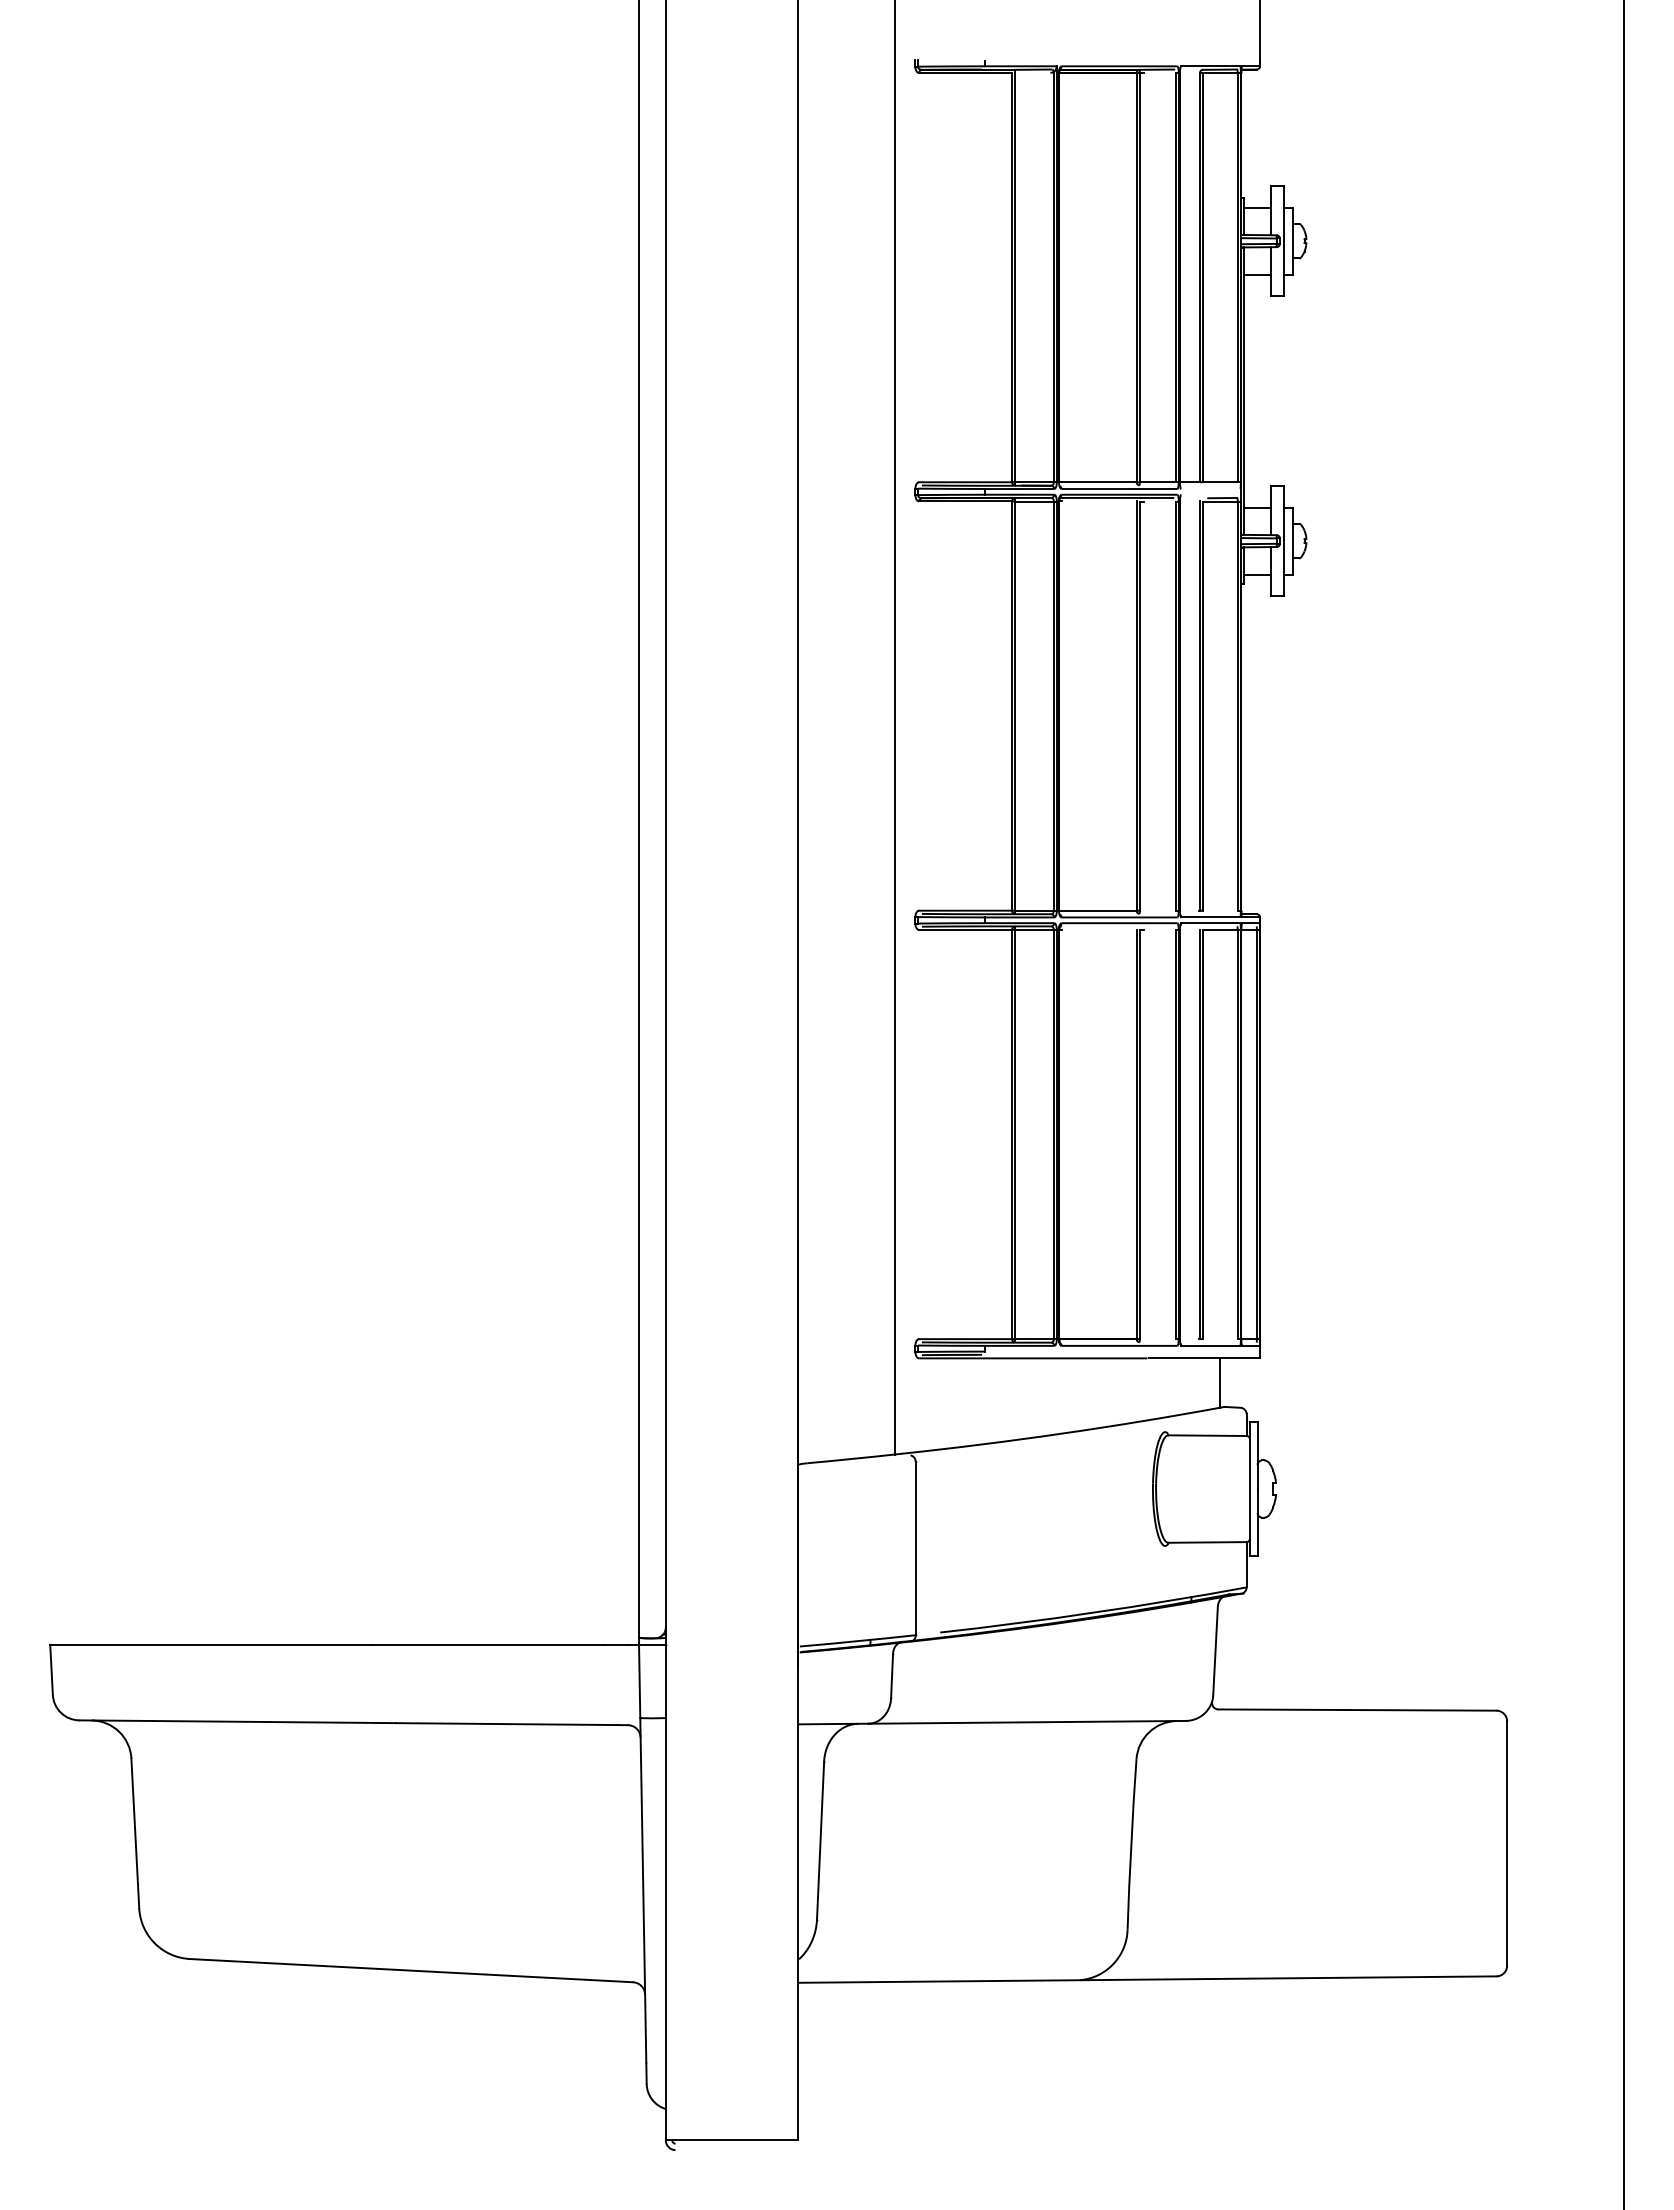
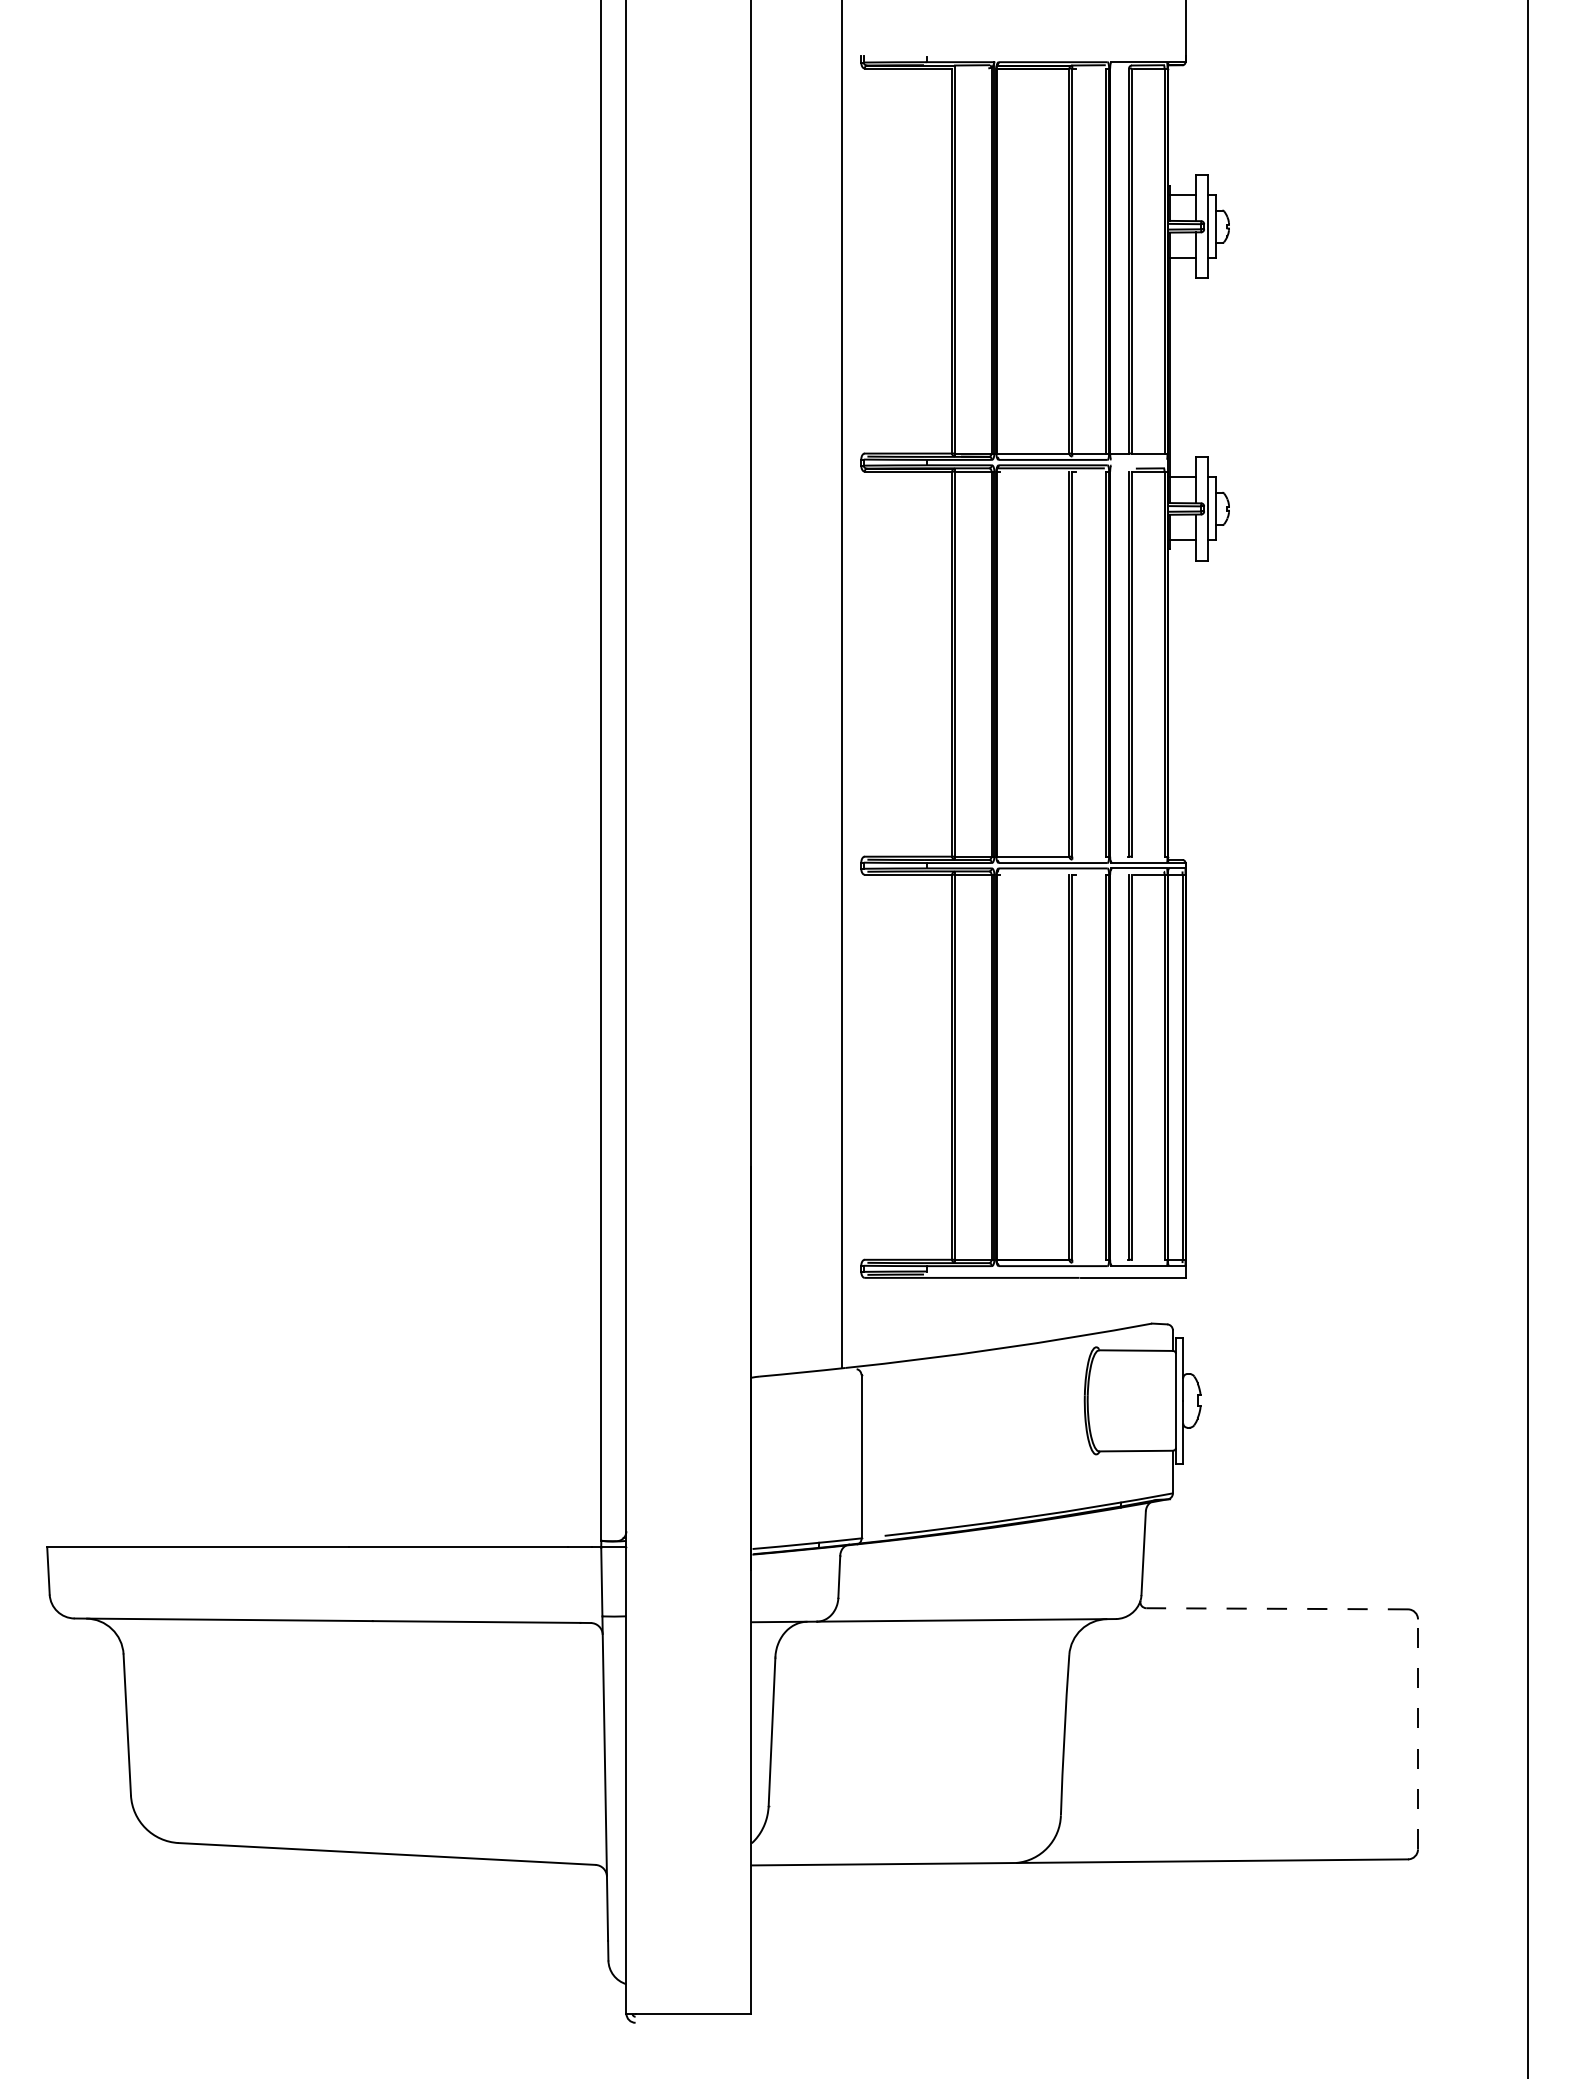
line: (1219, 1382) -> (1147, 1300), removed
line: (1356, 1710) -> (1276, 1609), solid -> dashed
line: (1507, 1843) -> (1418, 1734), solid -> dashed

